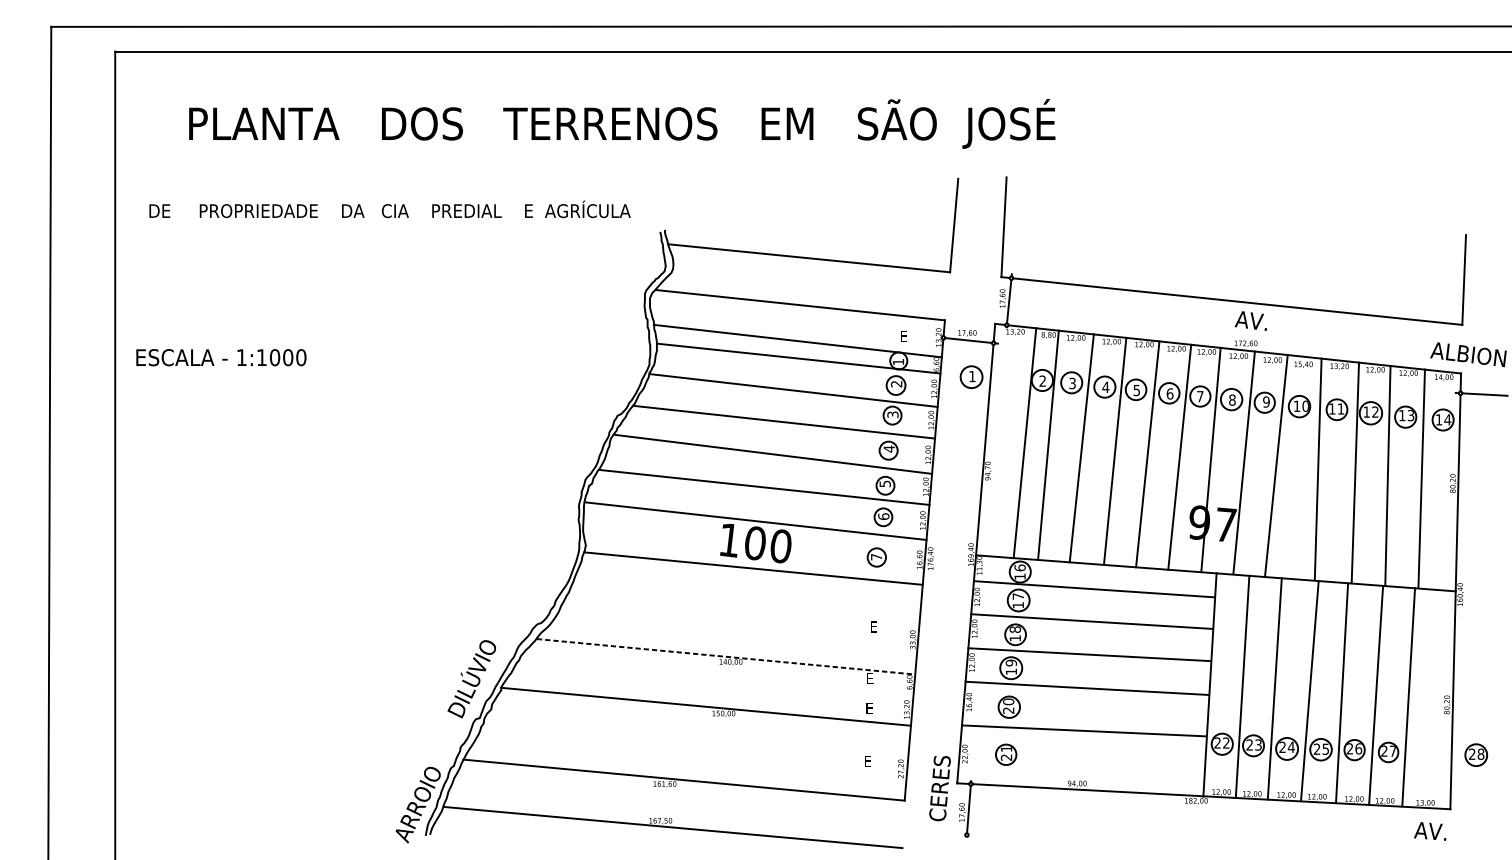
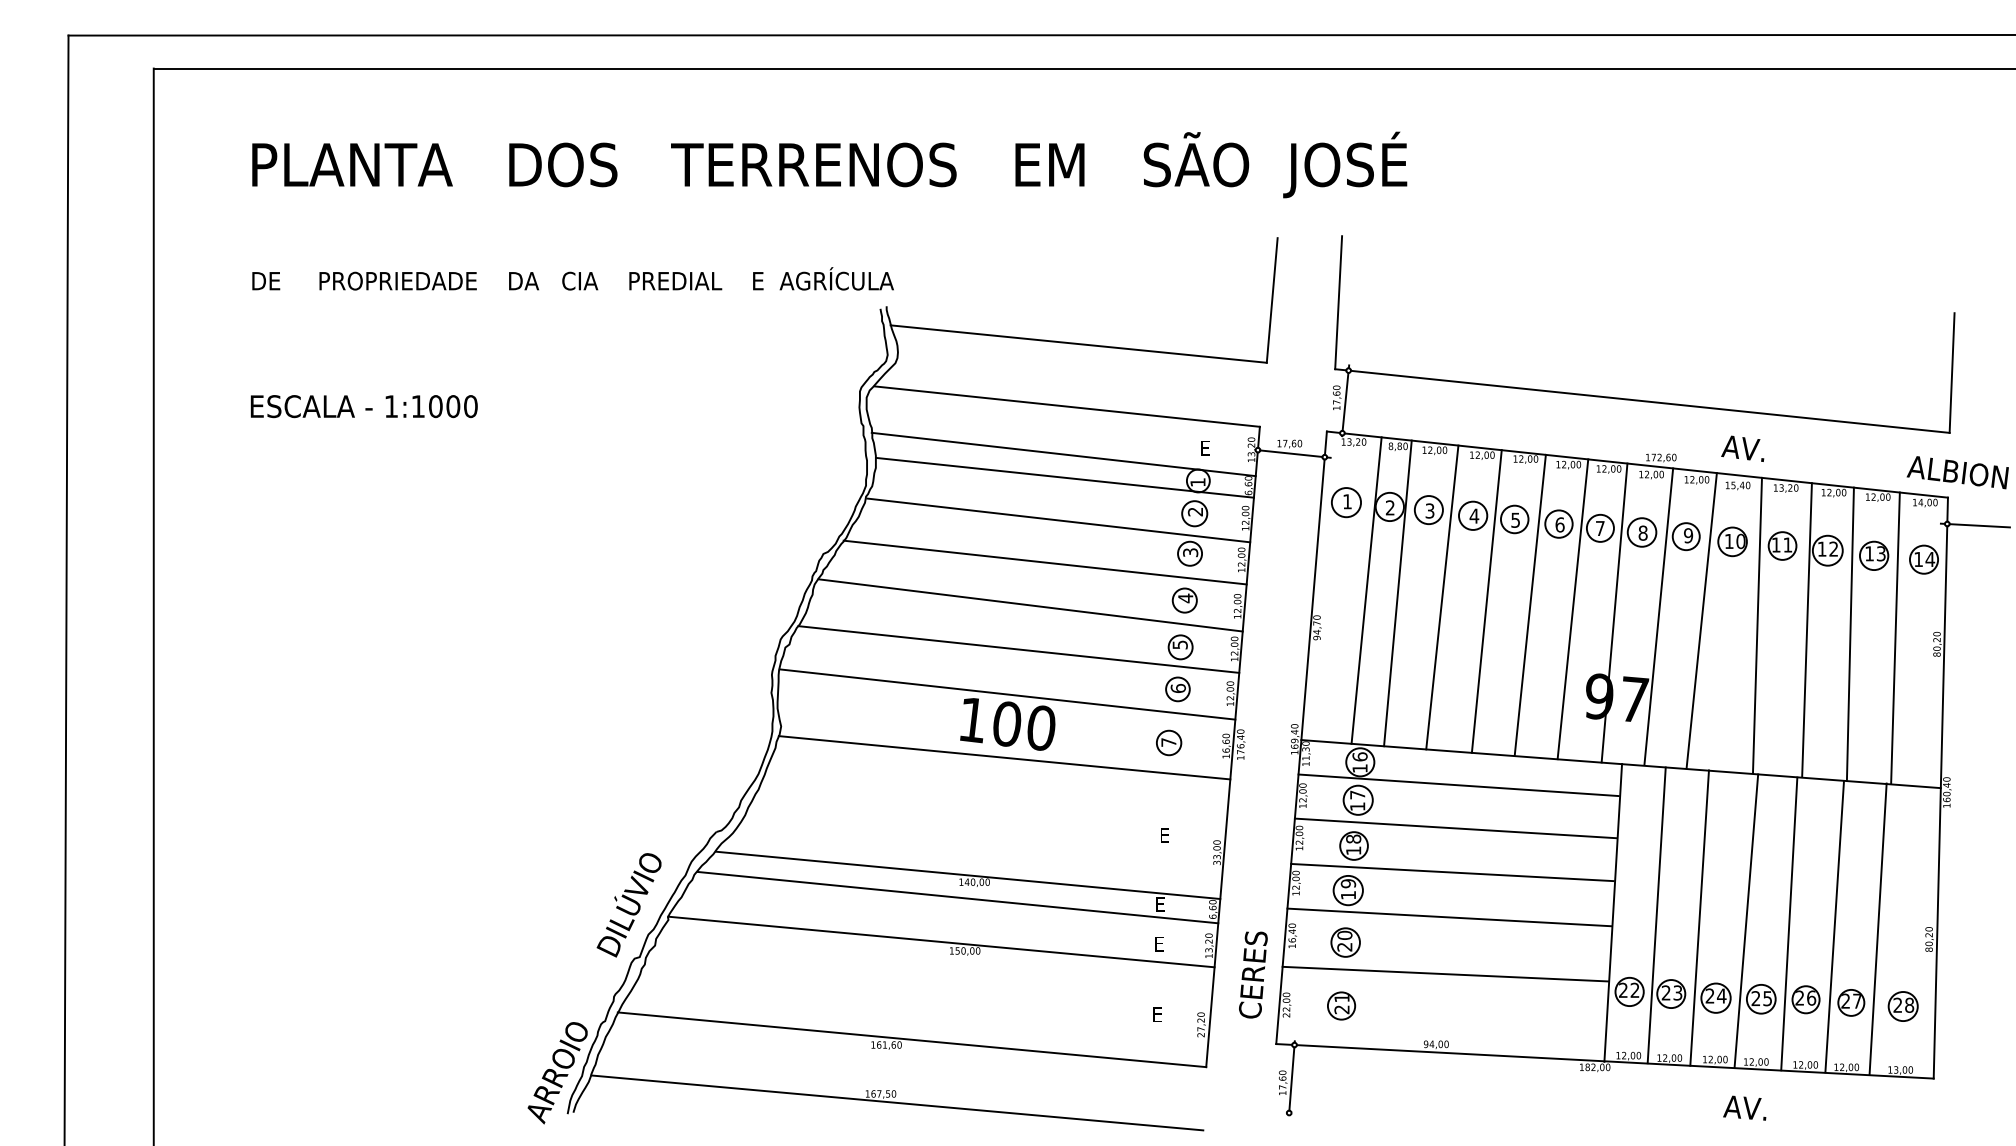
text: (389, 209) -> (572, 278), moved
text: (1250, 320) -> (1742, 448), moved
text: (220, 357) -> (363, 406), moved
part: (971, 377) -> (1346, 502), moved
line: (726, 656) -> (968, 875), dashed -> solid
line: (718, 673) -> (957, 897), added
part: (1475, 755) -> (1902, 1006), moved
text: (940, 788) -> (1253, 974), moved
text: (1429, 830) -> (1744, 1107), moved

